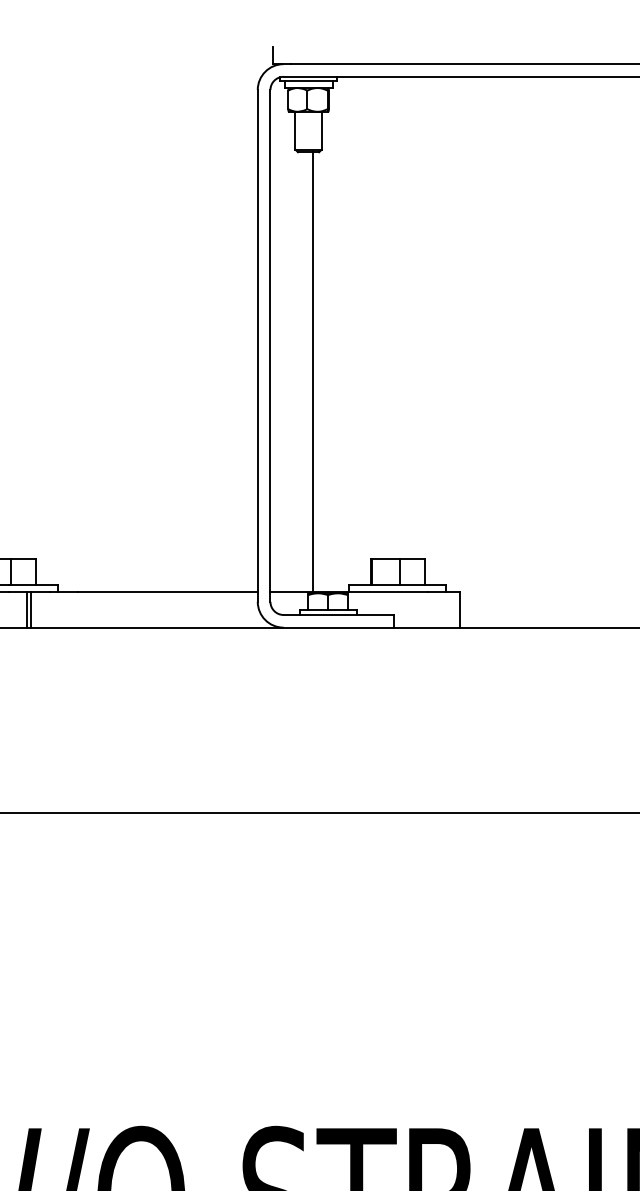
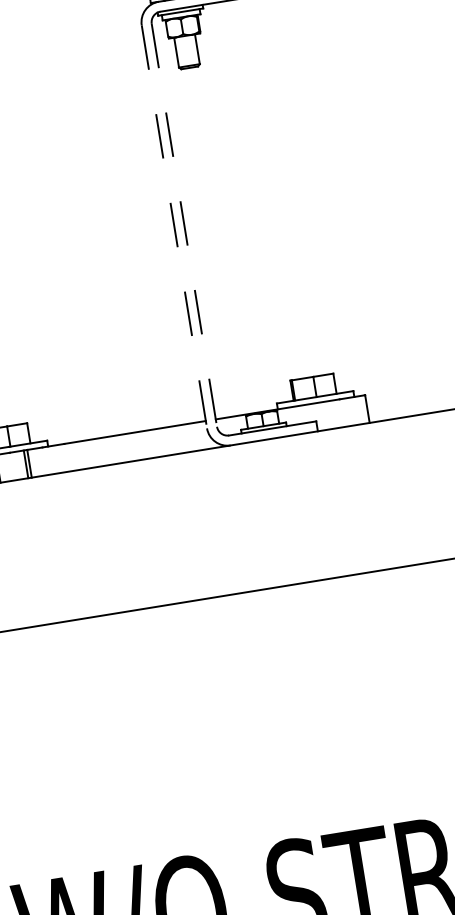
line: (257, 345) -> (174, 226), solid -> dashed
line: (270, 345) -> (184, 224), solid -> dashed
line: (312, 372) -> (220, 240), removed

